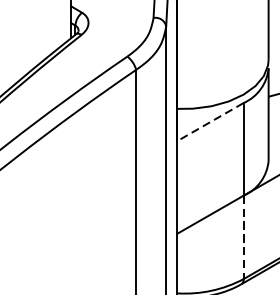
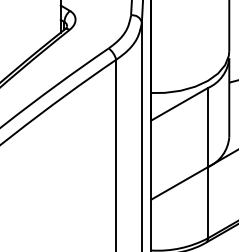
line: (210, 122) -> (179, 104), dashed -> solid
line: (243, 237) -> (207, 202), dashed -> solid

